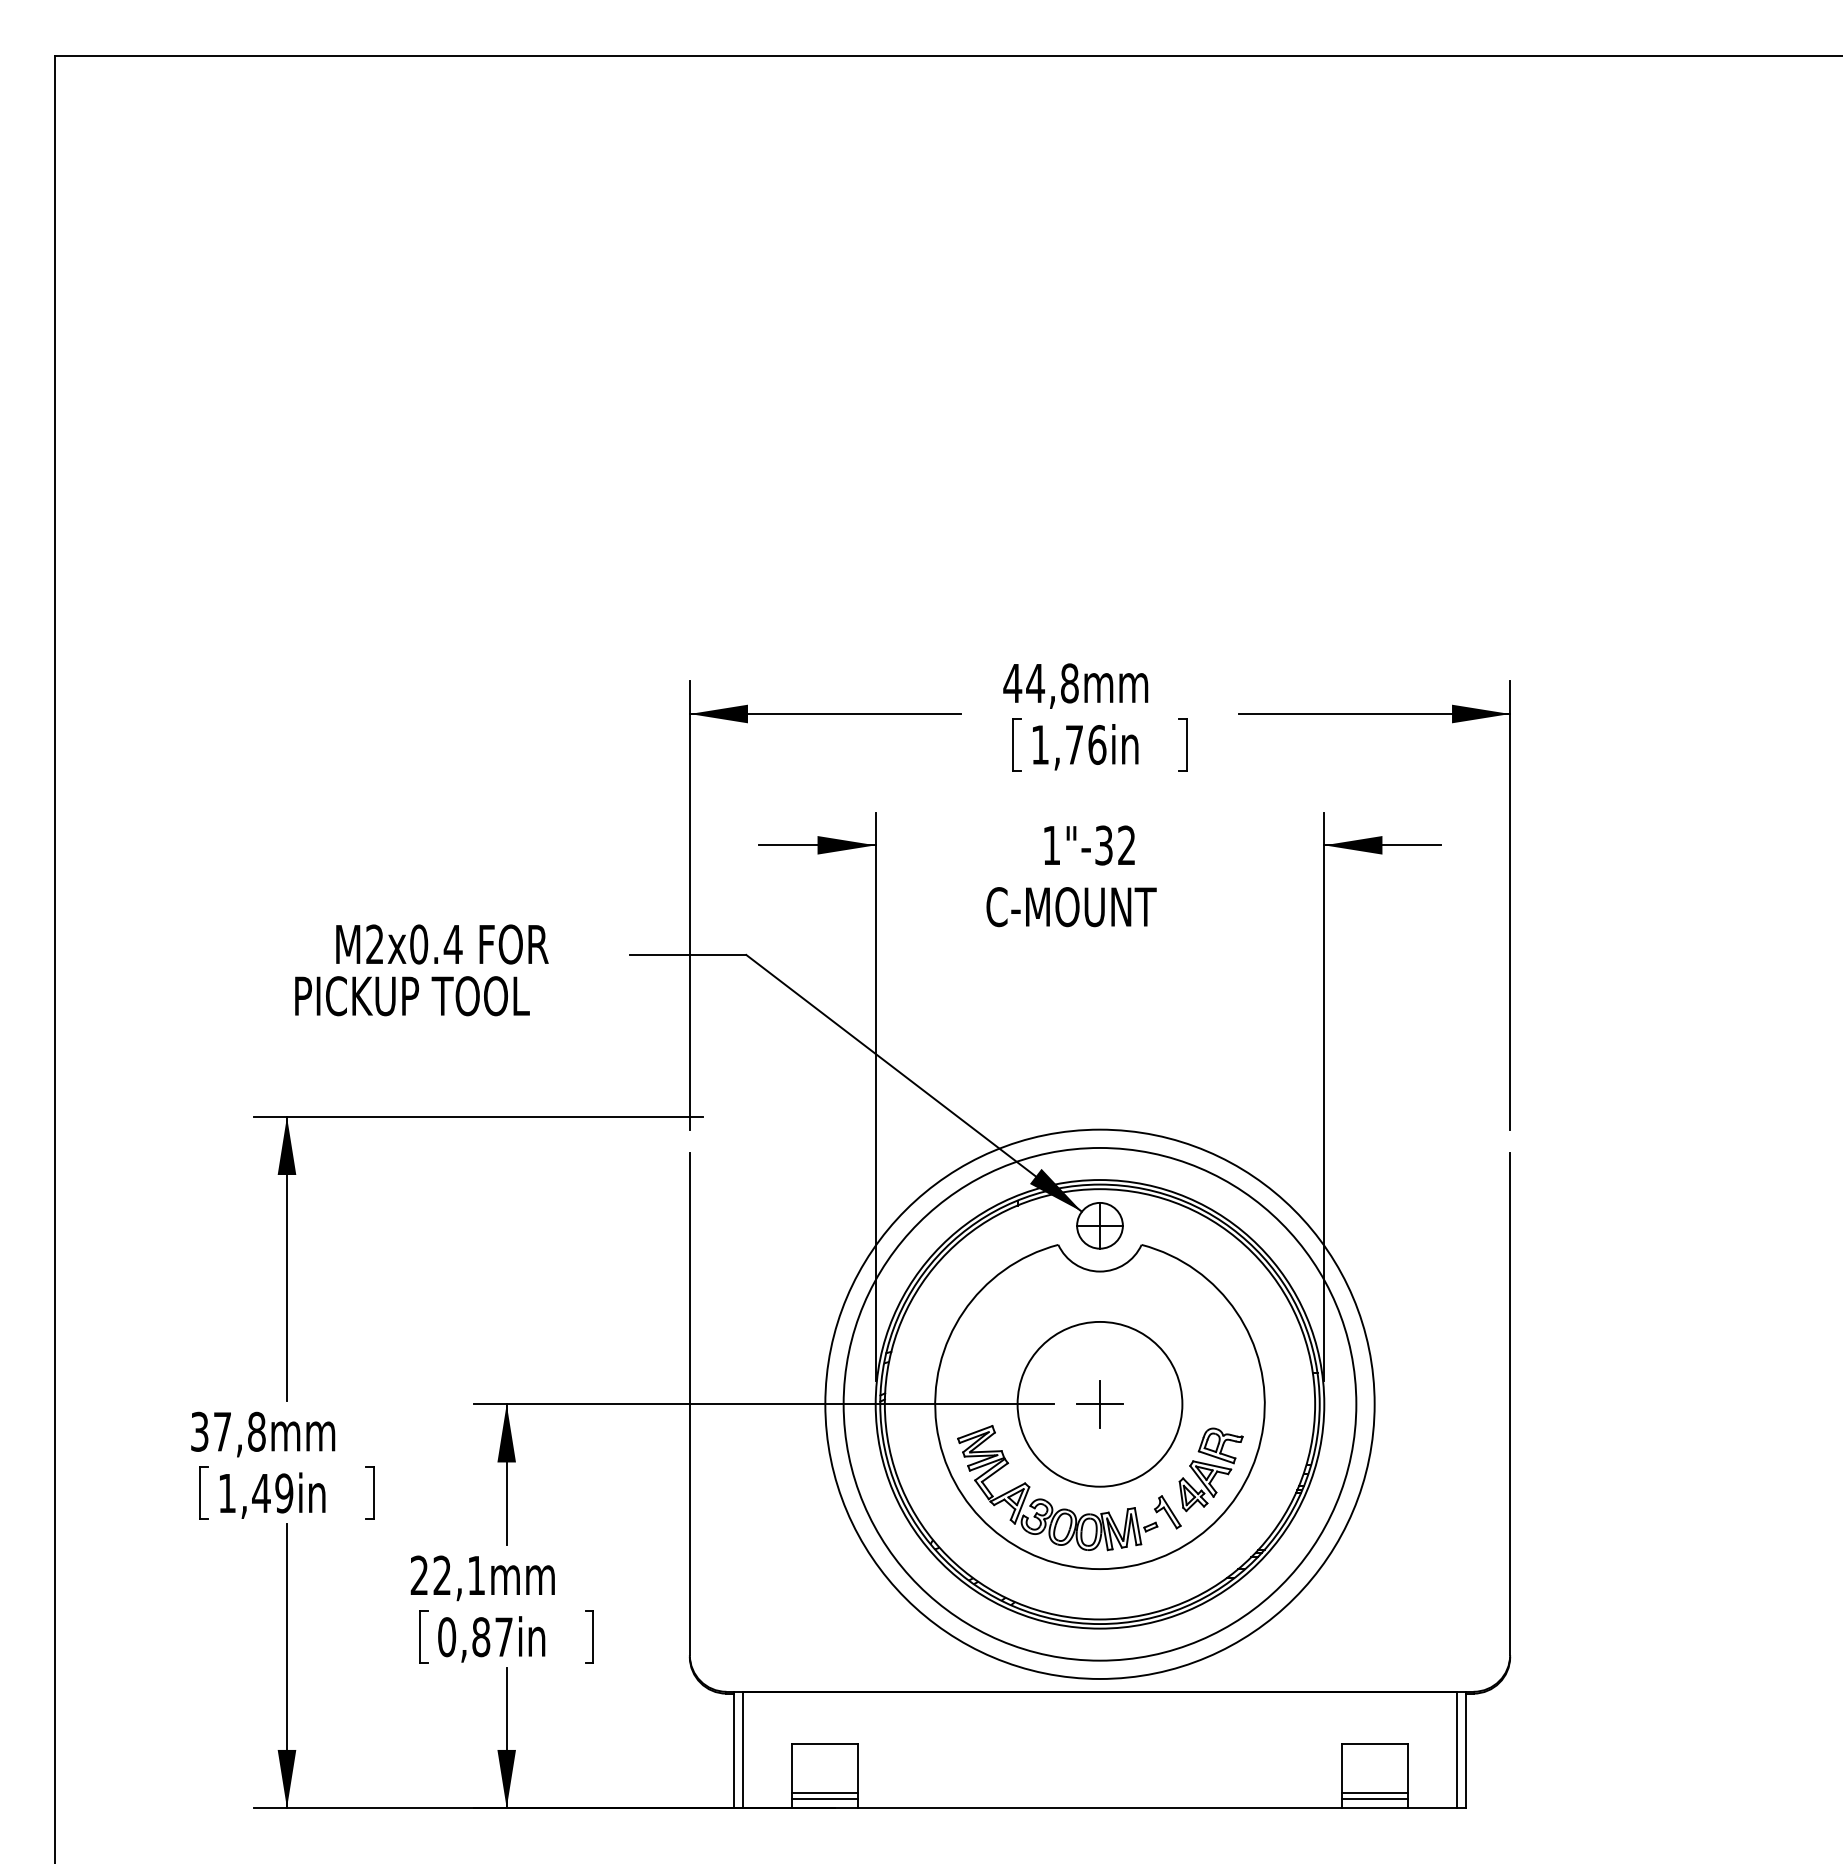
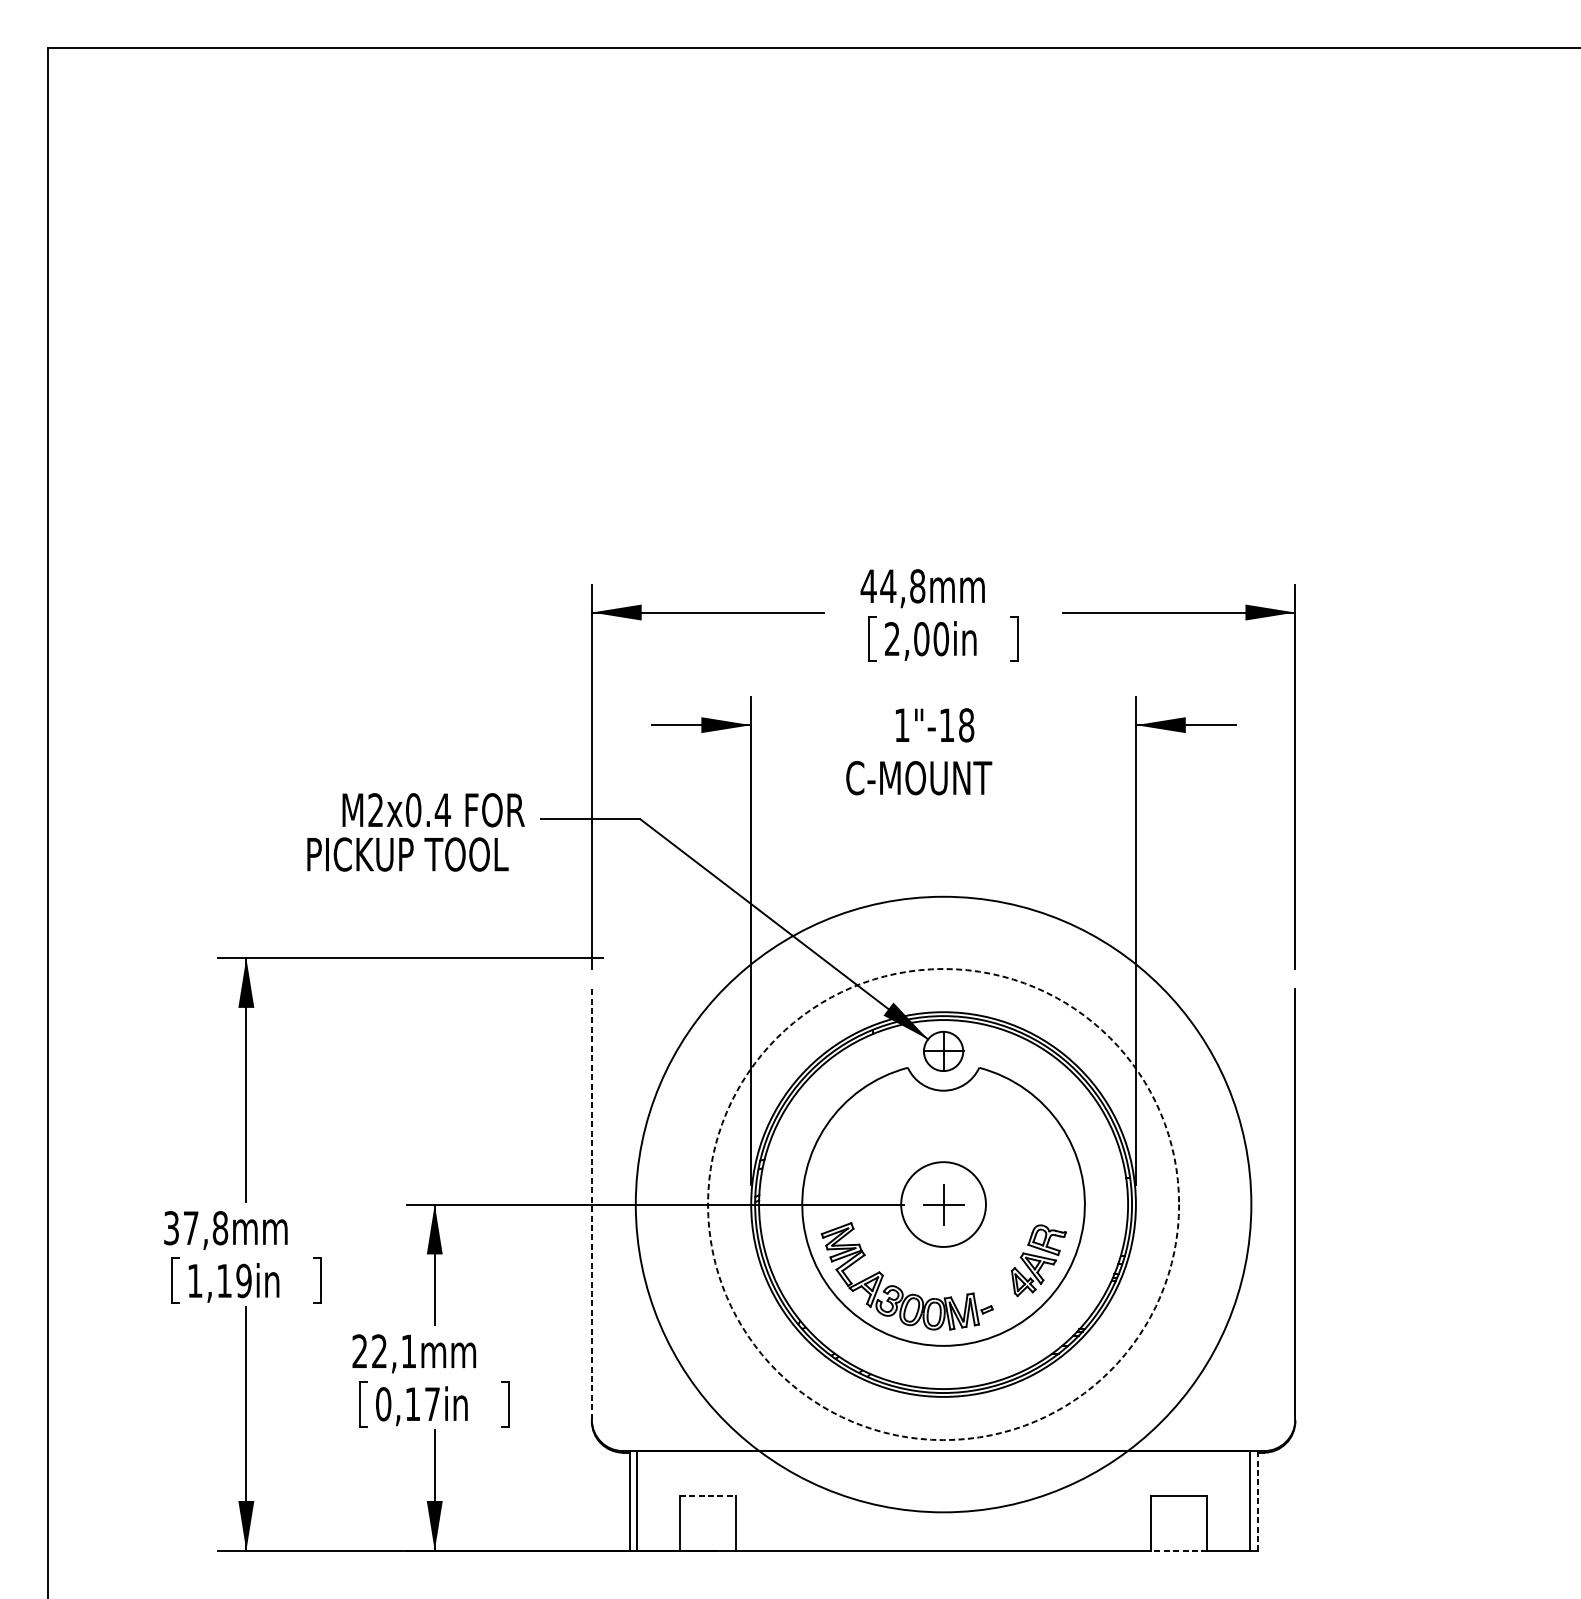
text: (1068, 744) -> (916, 638), 1,76in -> 2,00in
text: (1115, 845) -> (956, 725), 1"-32 -> 1"-18
text: (421, 970) -> (415, 832), moved
circle: (1099, 1403) -> (943, 1203), size x0.6
circle: (1099, 1403) -> (943, 1203), size x1.4
circle: (1099, 1403) -> (943, 1203), solid -> dashed
line: (689, 1404) -> (591, 1204), solid -> dashed
text: (261, 1493) -> (224, 1281), 1,49in -> 1,19in
part: (1167, 1512) -> (1001, 1297), removed
text: (481, 1637) -> (413, 1404), 0,87in -> 0,17in
line: (825, 1743) -> (708, 1495), solid -> dashed
line: (1466, 1750) -> (1257, 1501), solid -> dashed
line: (825, 1793) -> (708, 1538), removed
line: (1374, 1793) -> (1178, 1538), removed
line: (825, 1798) -> (708, 1542), removed
line: (1374, 1798) -> (1178, 1542), removed
line: (1374, 1808) -> (1178, 1551), solid -> dashed

